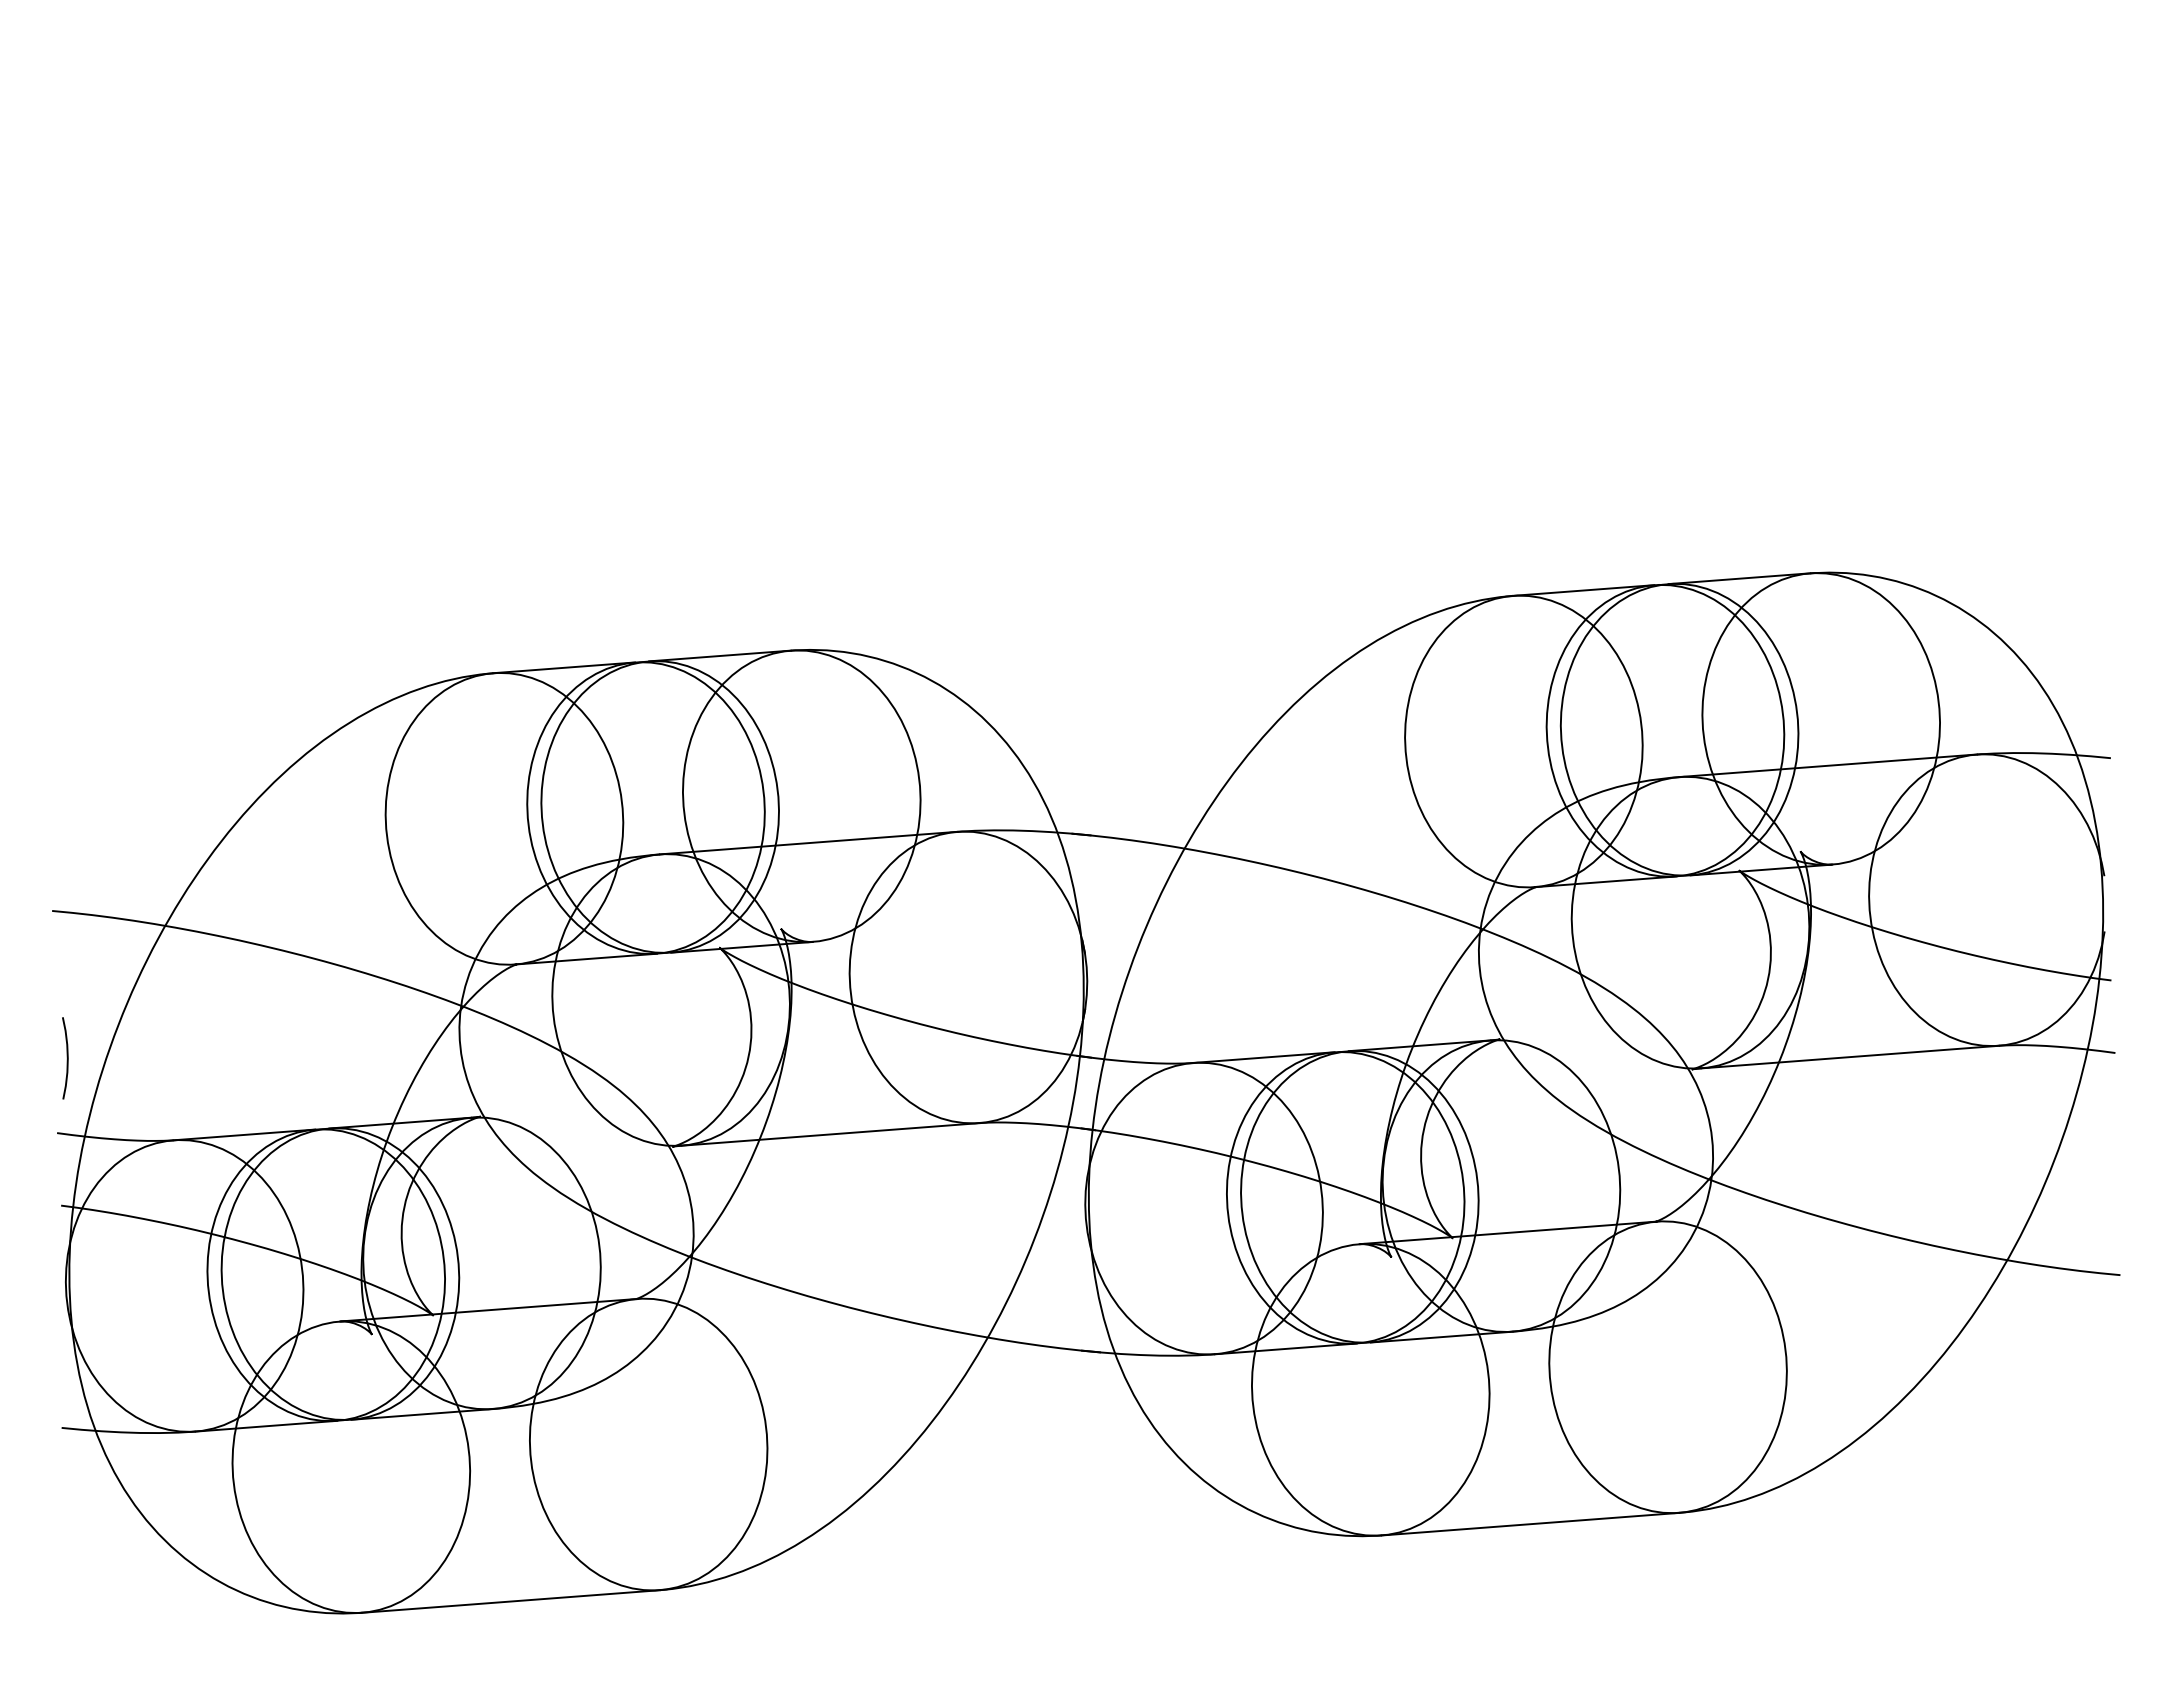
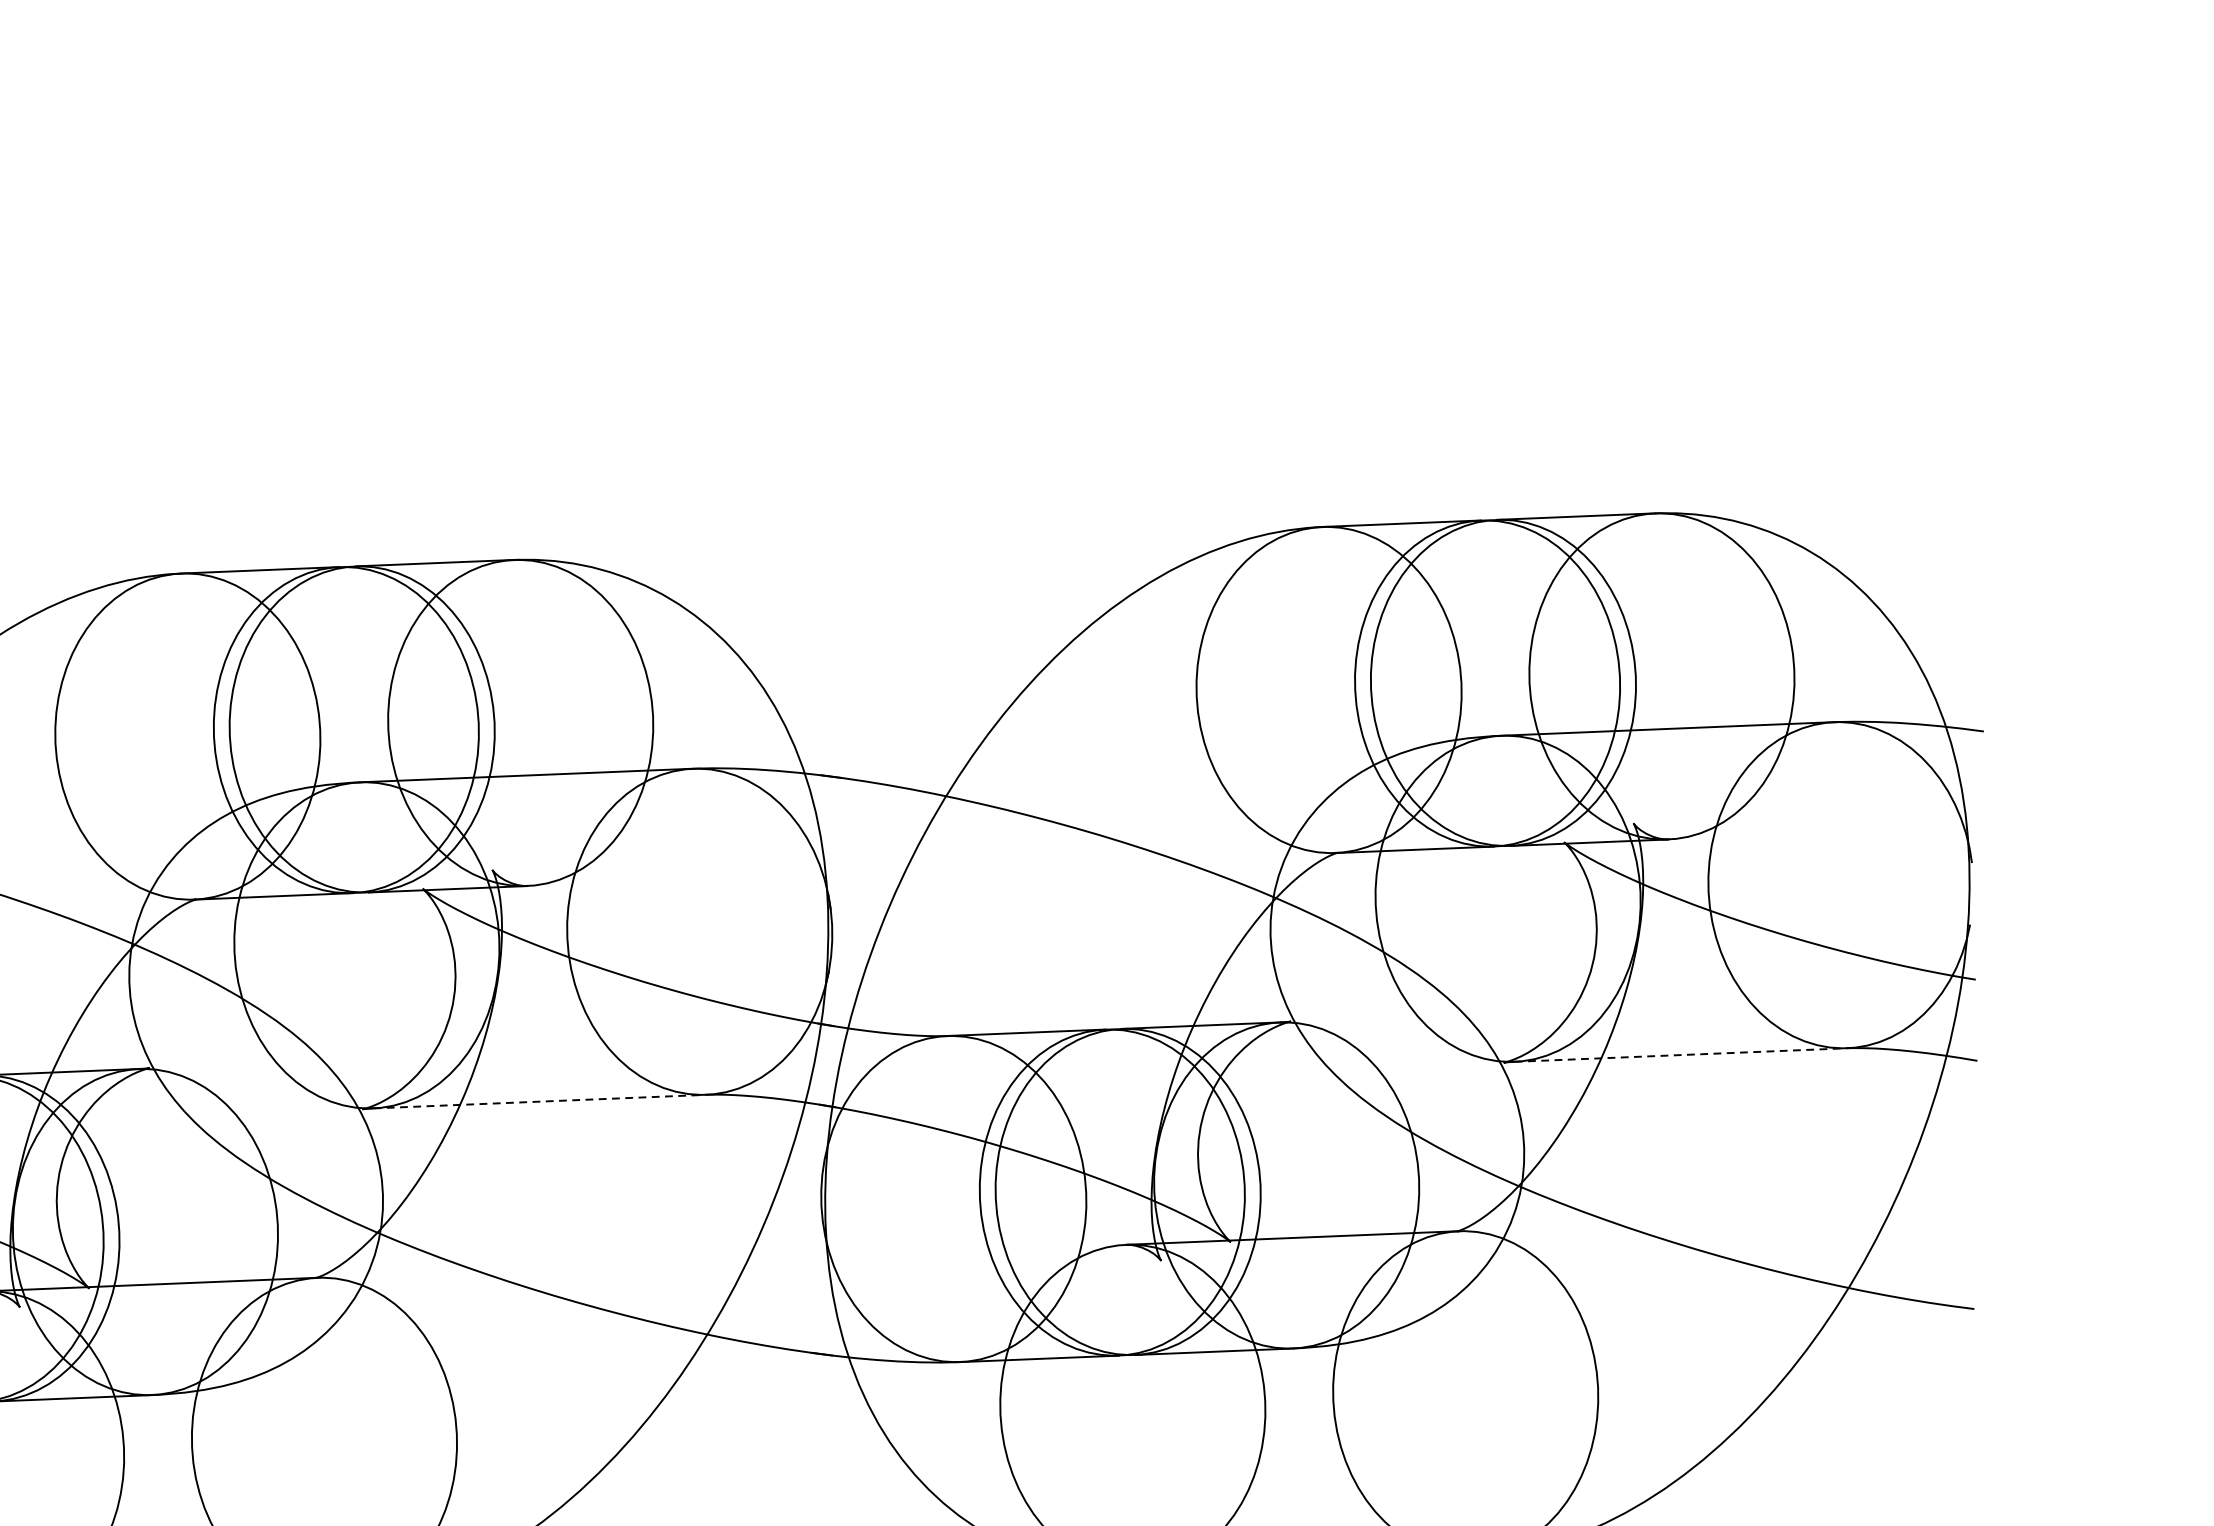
line: (1850, 1057) -> (1681, 1055), solid -> dashed
line: (831, 1134) -> (540, 1101), solid -> dashed

